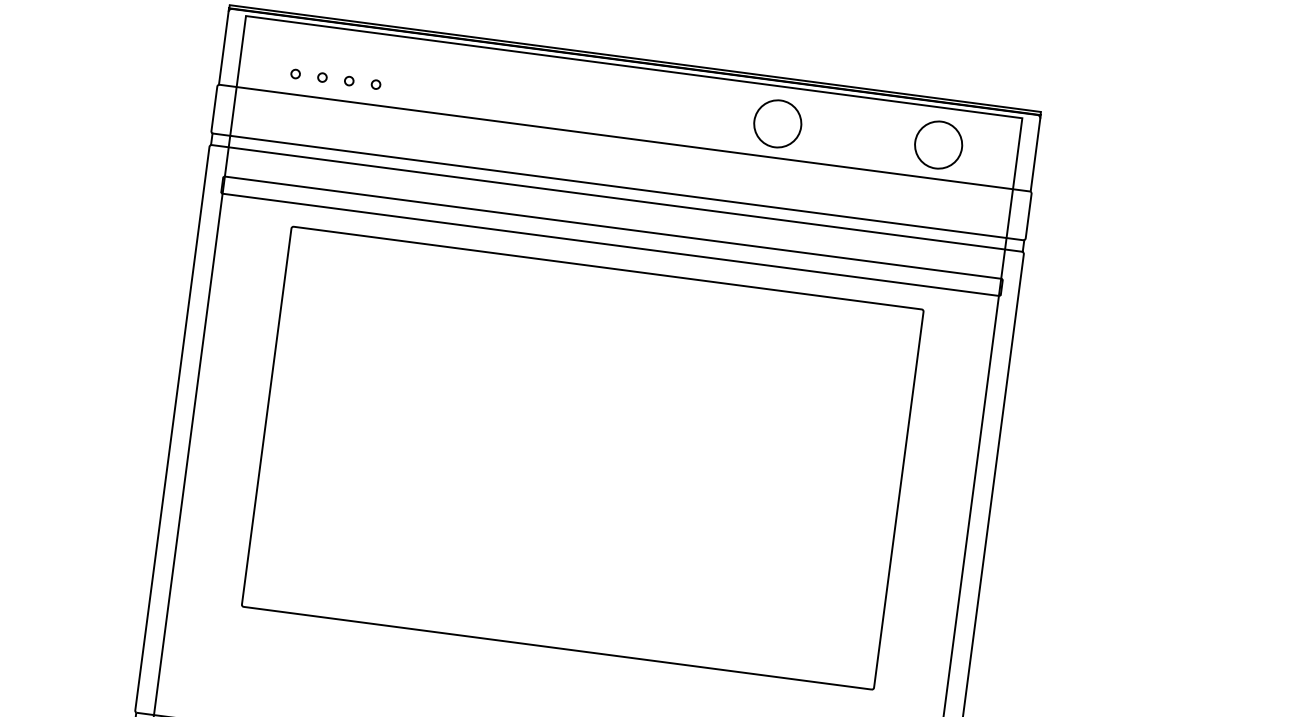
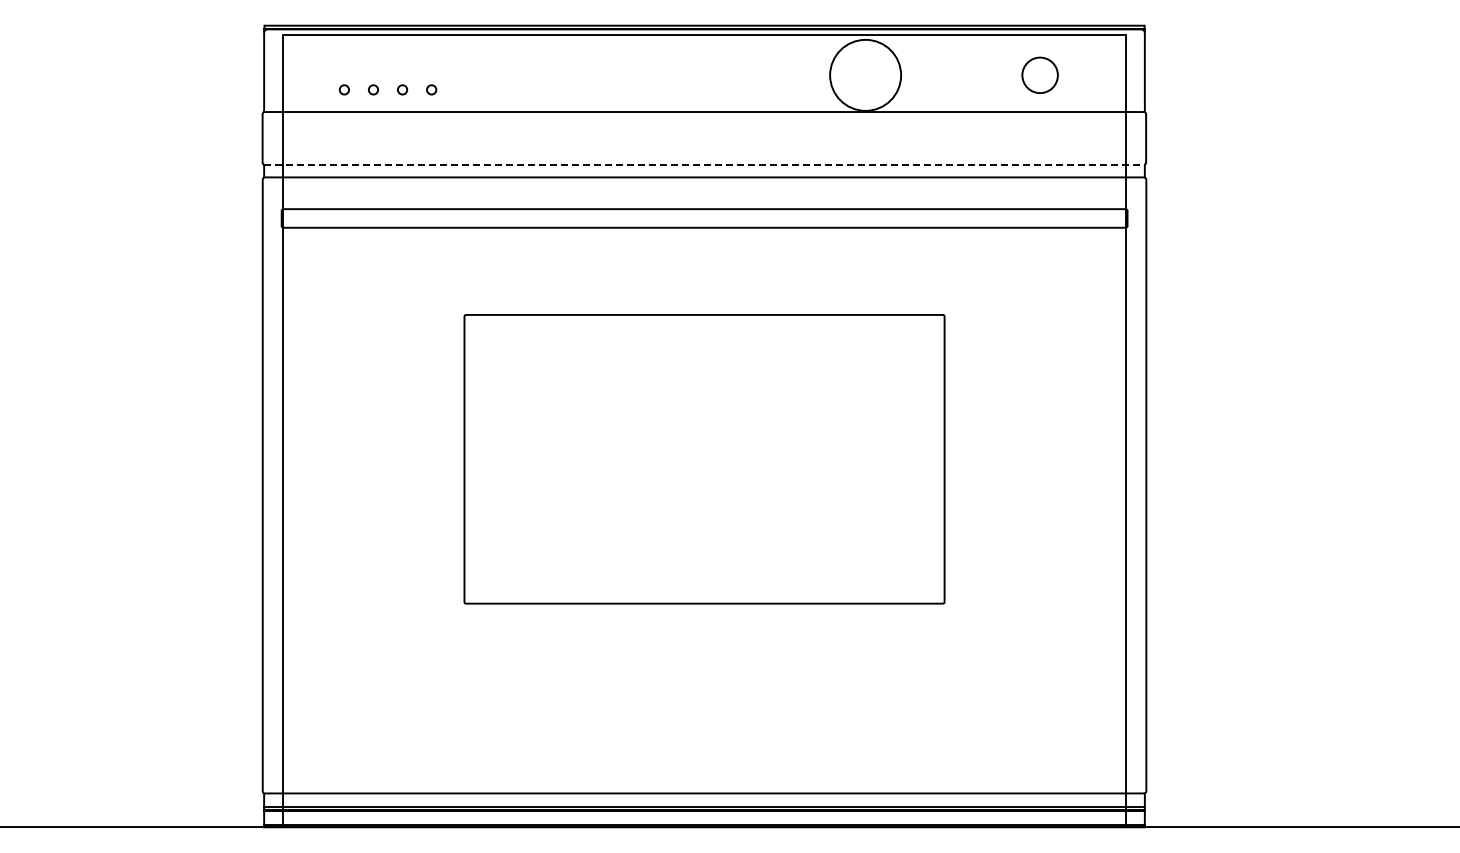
circle: (777, 124) -> (865, 75), size x1.4
circle: (938, 145) -> (1039, 75), size x0.7
line: (618, 186) -> (704, 164), solid -> dashed
part: (582, 458) -> (704, 459), size x0.7

